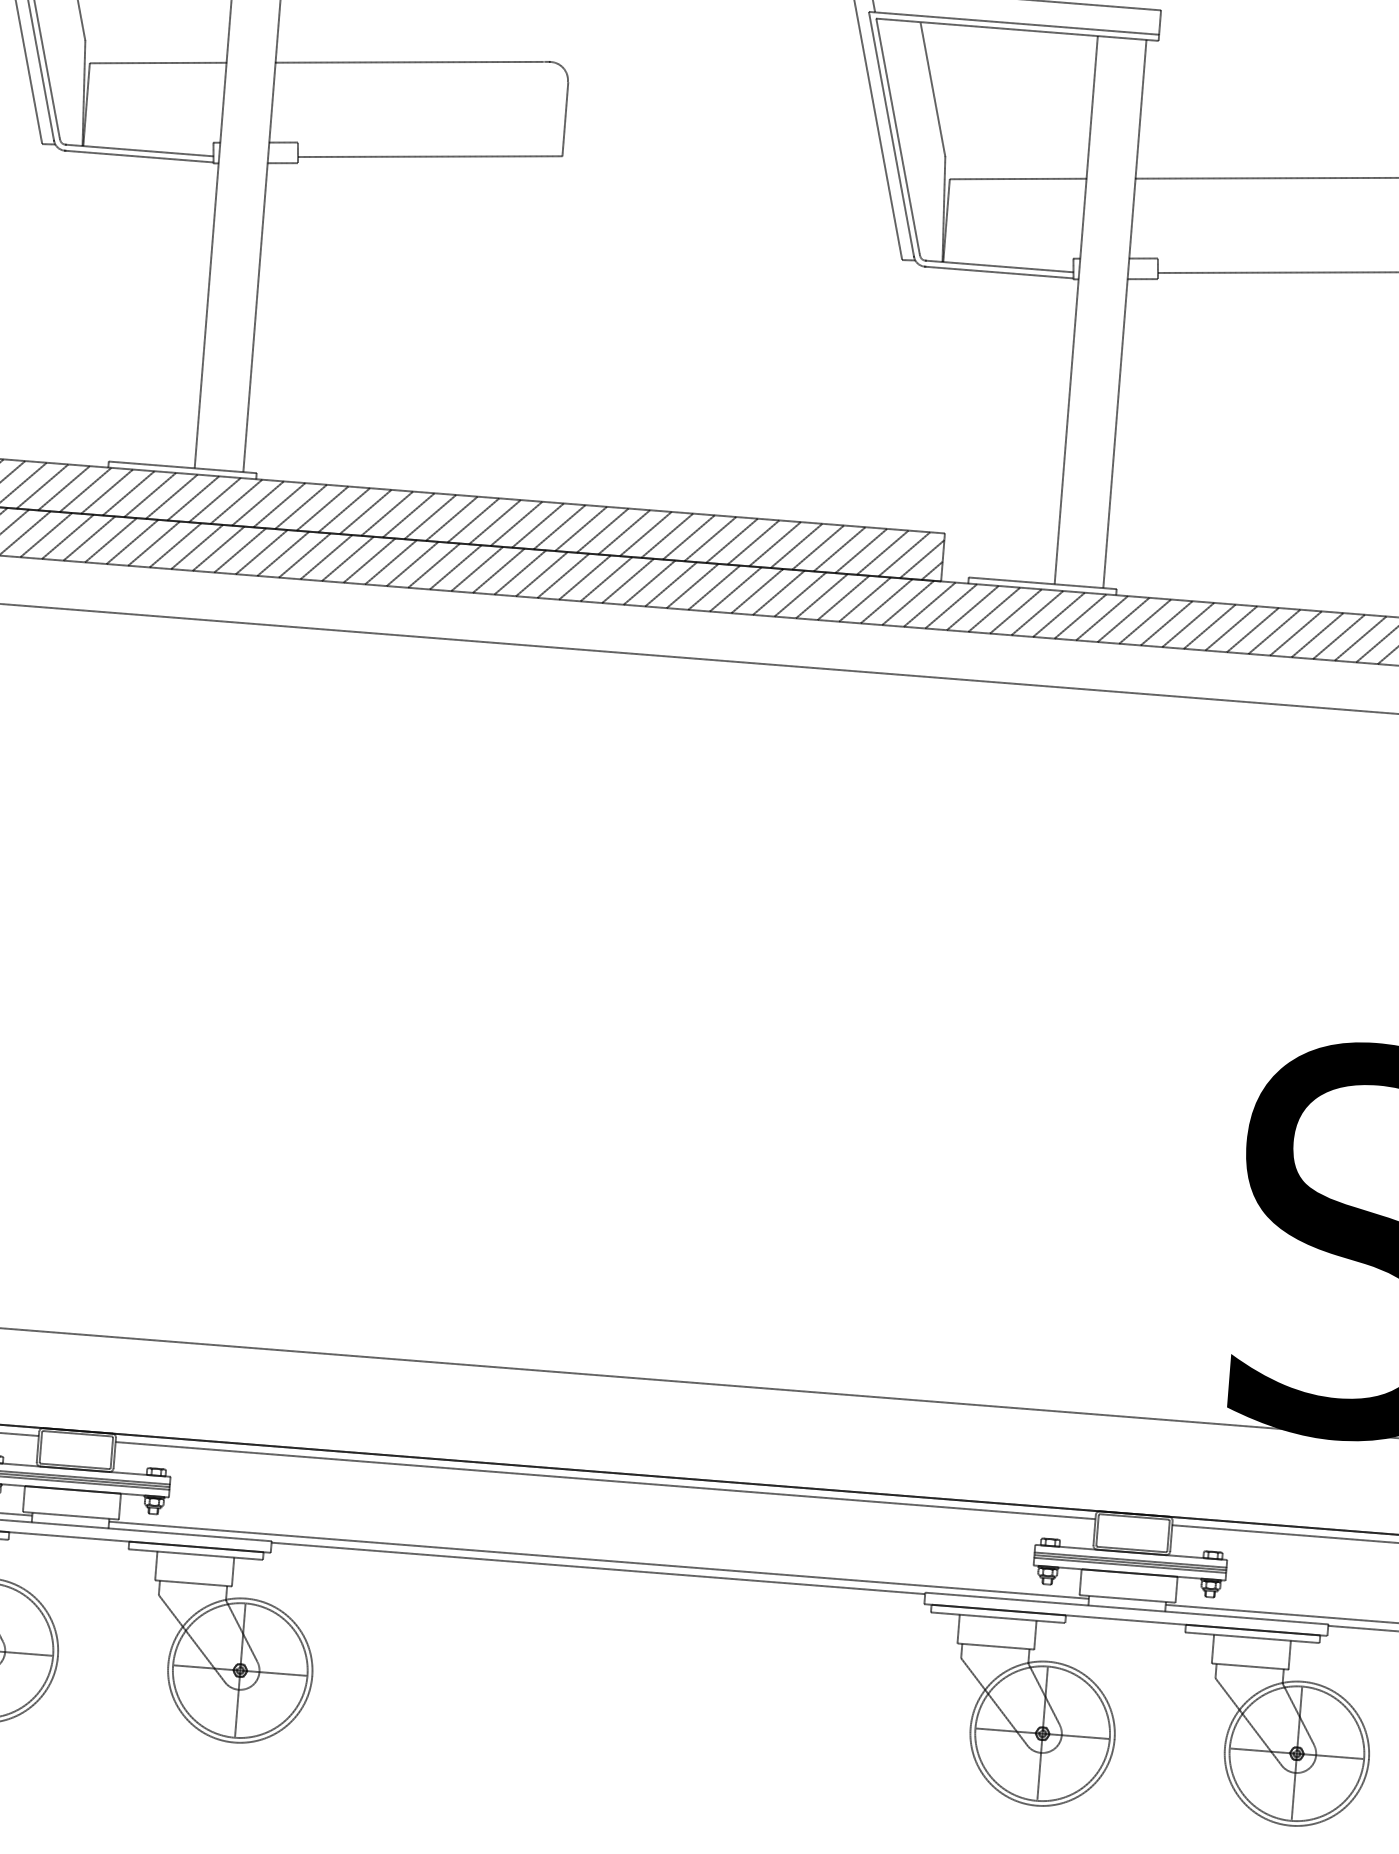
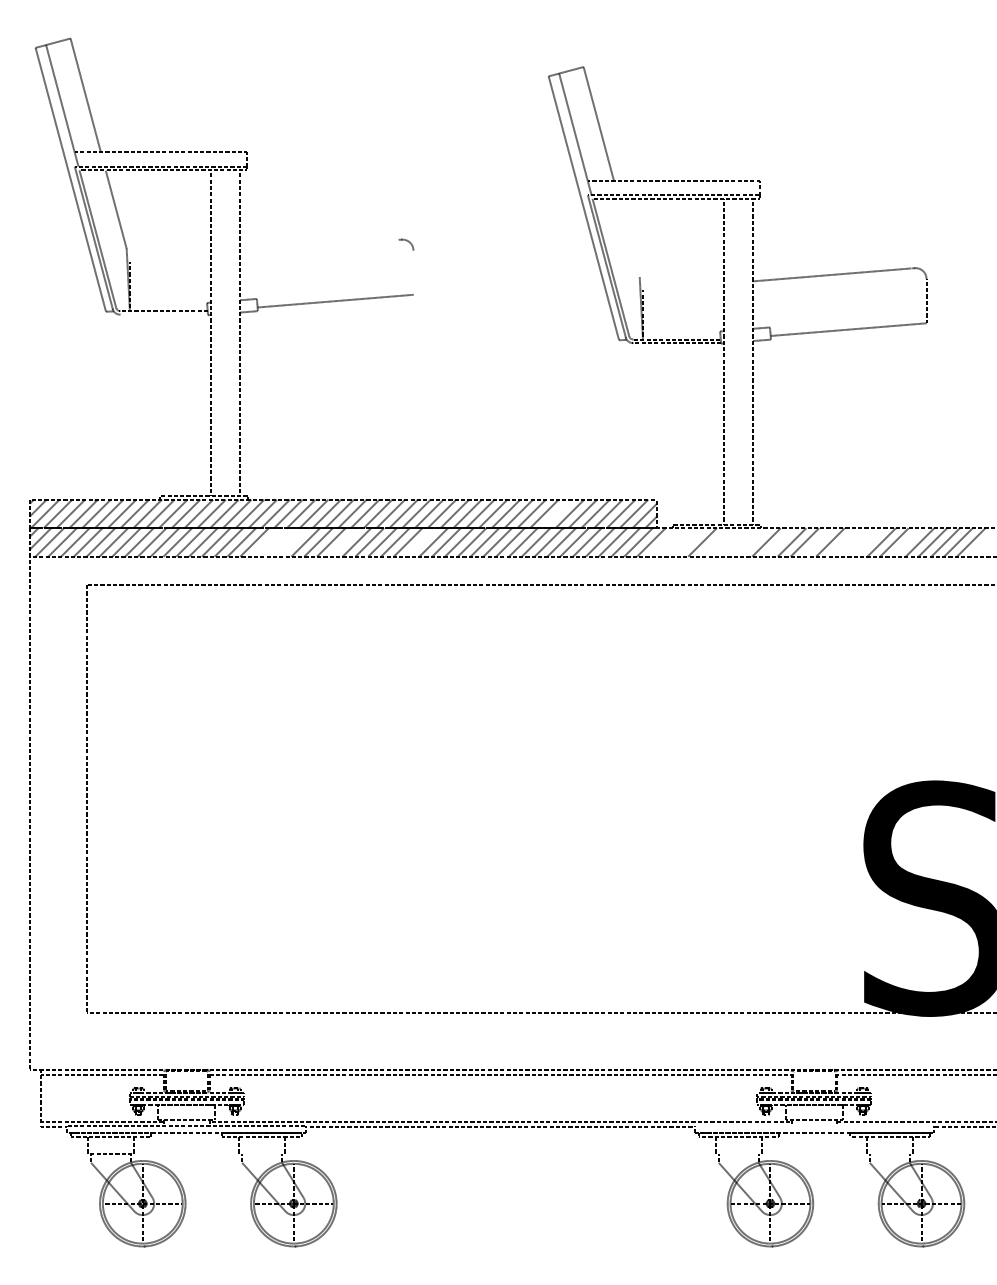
line: (408, 60) -> (318, 245), removed
line: (157, 62) -> (170, 258), removed
line: (931, 90) -> (628, 238), removed
line: (565, 118) -> (413, 272), removed
line: (138, 156) -> (163, 314), removed
line: (1017, 178) -> (683, 286), removed
line: (773, 543) -> (556, 513), removed
line: (283, 553) -> (267, 542), removed
line: (303, 555) -> (279, 542), removed
line: (325, 557) -> (292, 542), removed
line: (411, 564) -> (343, 542), removed
line: (541, 574) -> (420, 542), removed
line: (950, 606) -> (663, 542), removed
line: (972, 608) -> (676, 542), removed
line: (993, 609) -> (689, 542), removed
line: (1037, 613) -> (715, 542), removed
line: (1057, 614) -> (727, 542), removed
line: (1079, 616) -> (740, 542), removed
line: (1101, 618) -> (753, 542), removed
line: (1145, 621) -> (779, 542), removed
line: (1209, 626) -> (817, 542), removed
line: (1253, 630) -> (843, 542), removed
line: (1273, 631) -> (855, 542), removed
line: (1295, 633) -> (868, 542), removed
line: (1360, 638) -> (907, 542), removed
line: (194, 1583) -> (262, 1154), removed
line: (1127, 1607) -> (814, 1125), removed
line: (995, 1646) -> (738, 1154), removed
line: (1249, 1666) -> (889, 1154), removed

